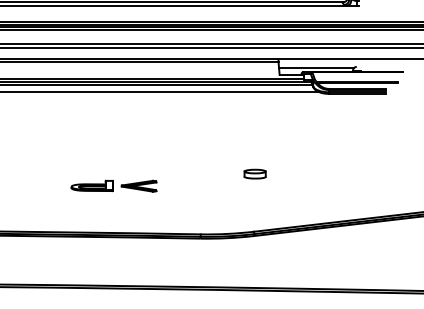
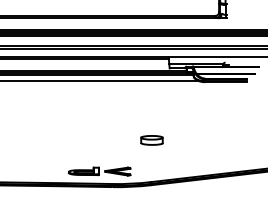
part: (254, 173) -> (151, 139), size x1.4
part: (113, 185) -> (99, 171), moved

